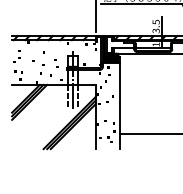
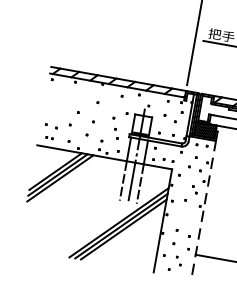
part: (16, 56) -> (52, 100), removed
line: (119, 106) -> (203, 210), solid -> dashed

